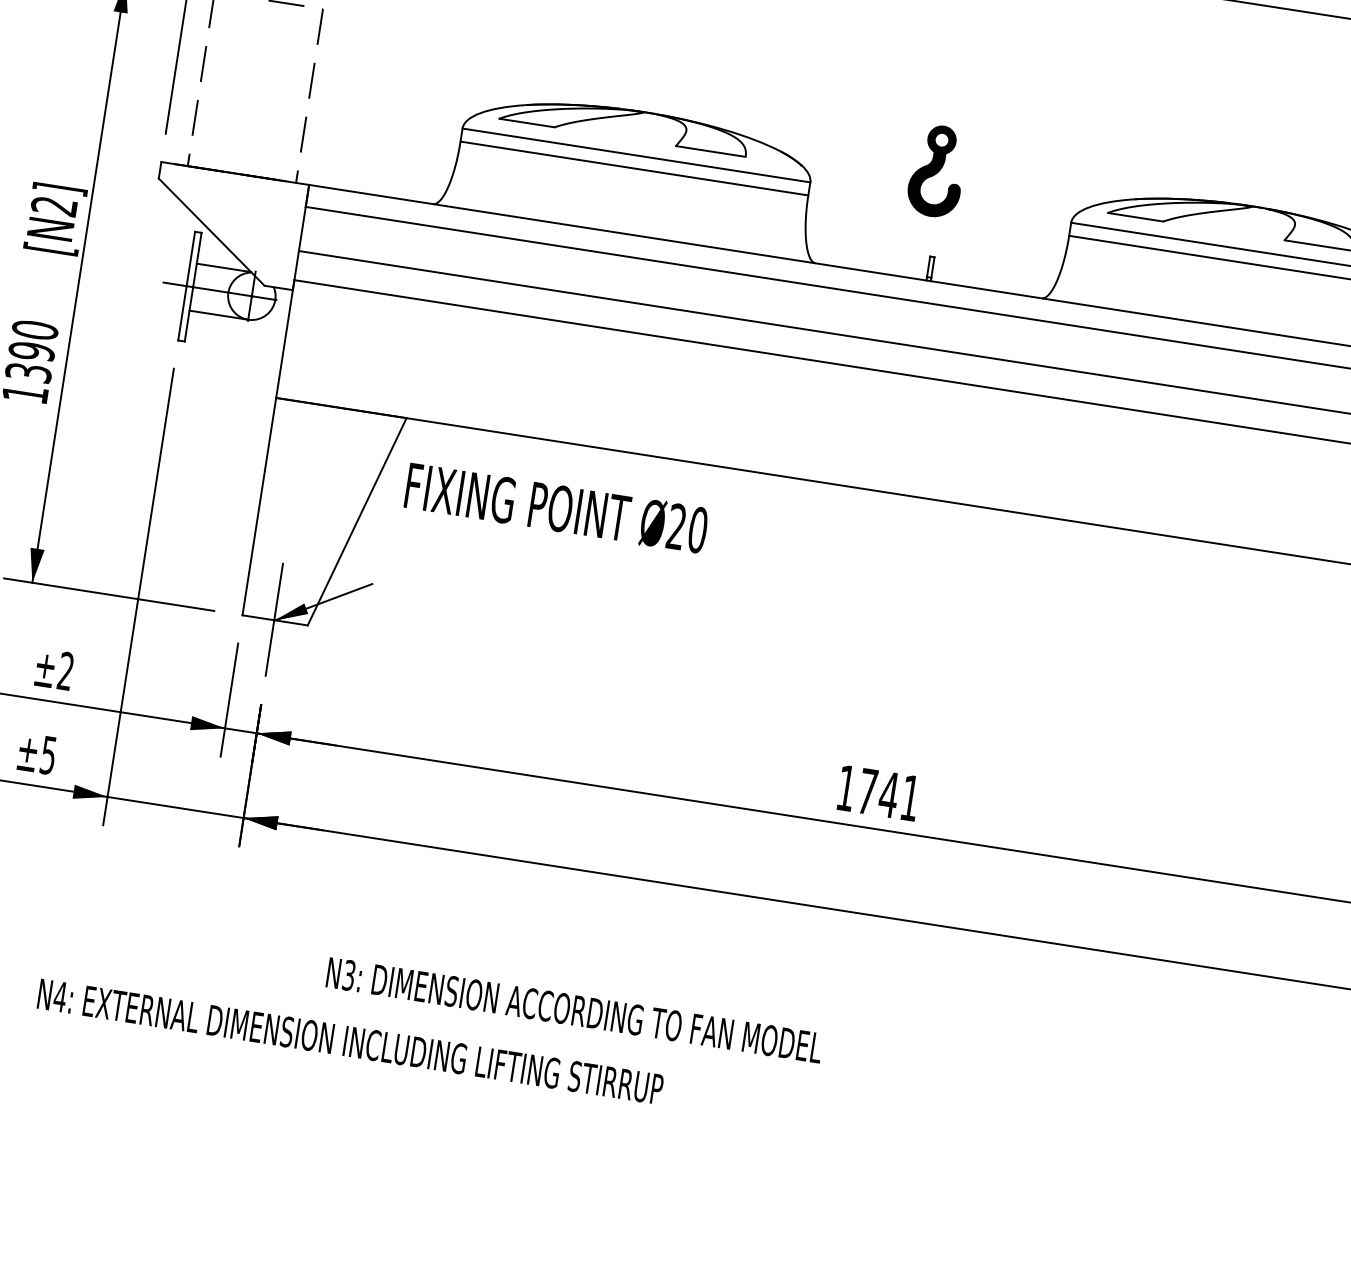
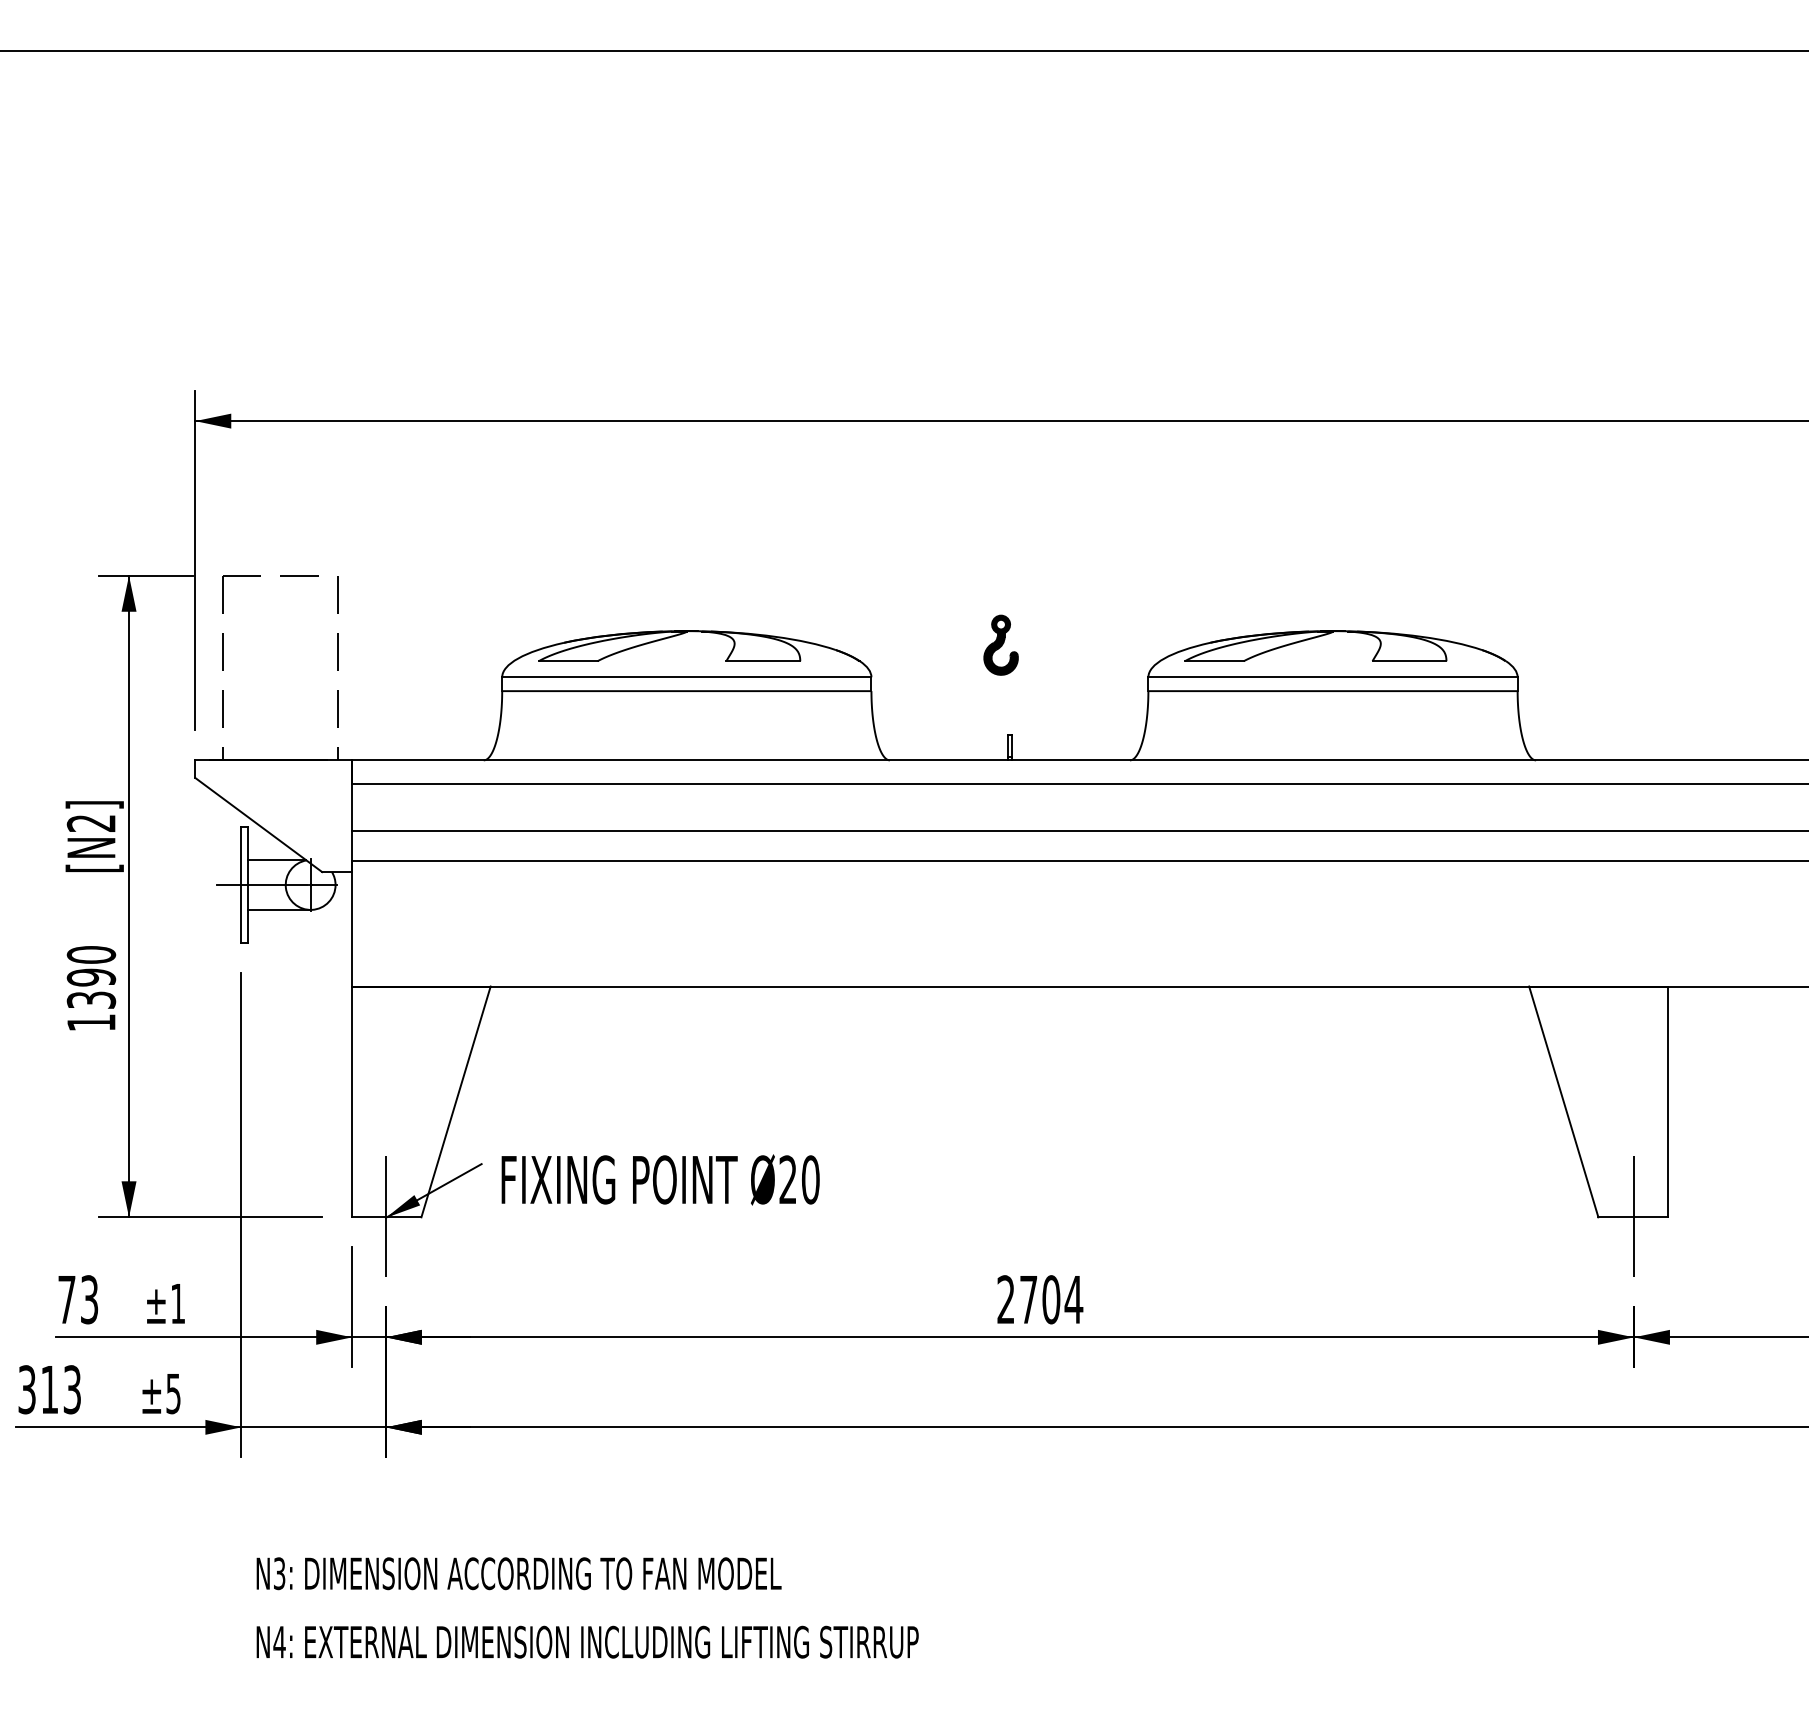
part: (936, 170) -> (1000, 644), size x0.62
text: (556, 507) -> (660, 1179), moved
text: (65, 671) -> (177, 1303), ±2 -> ±1
text: (878, 793) -> (1040, 1299), 1741 -> 2704
text: (574, 1010) -> (518, 1573), moved
text: (350, 1041) -> (587, 1641), moved

